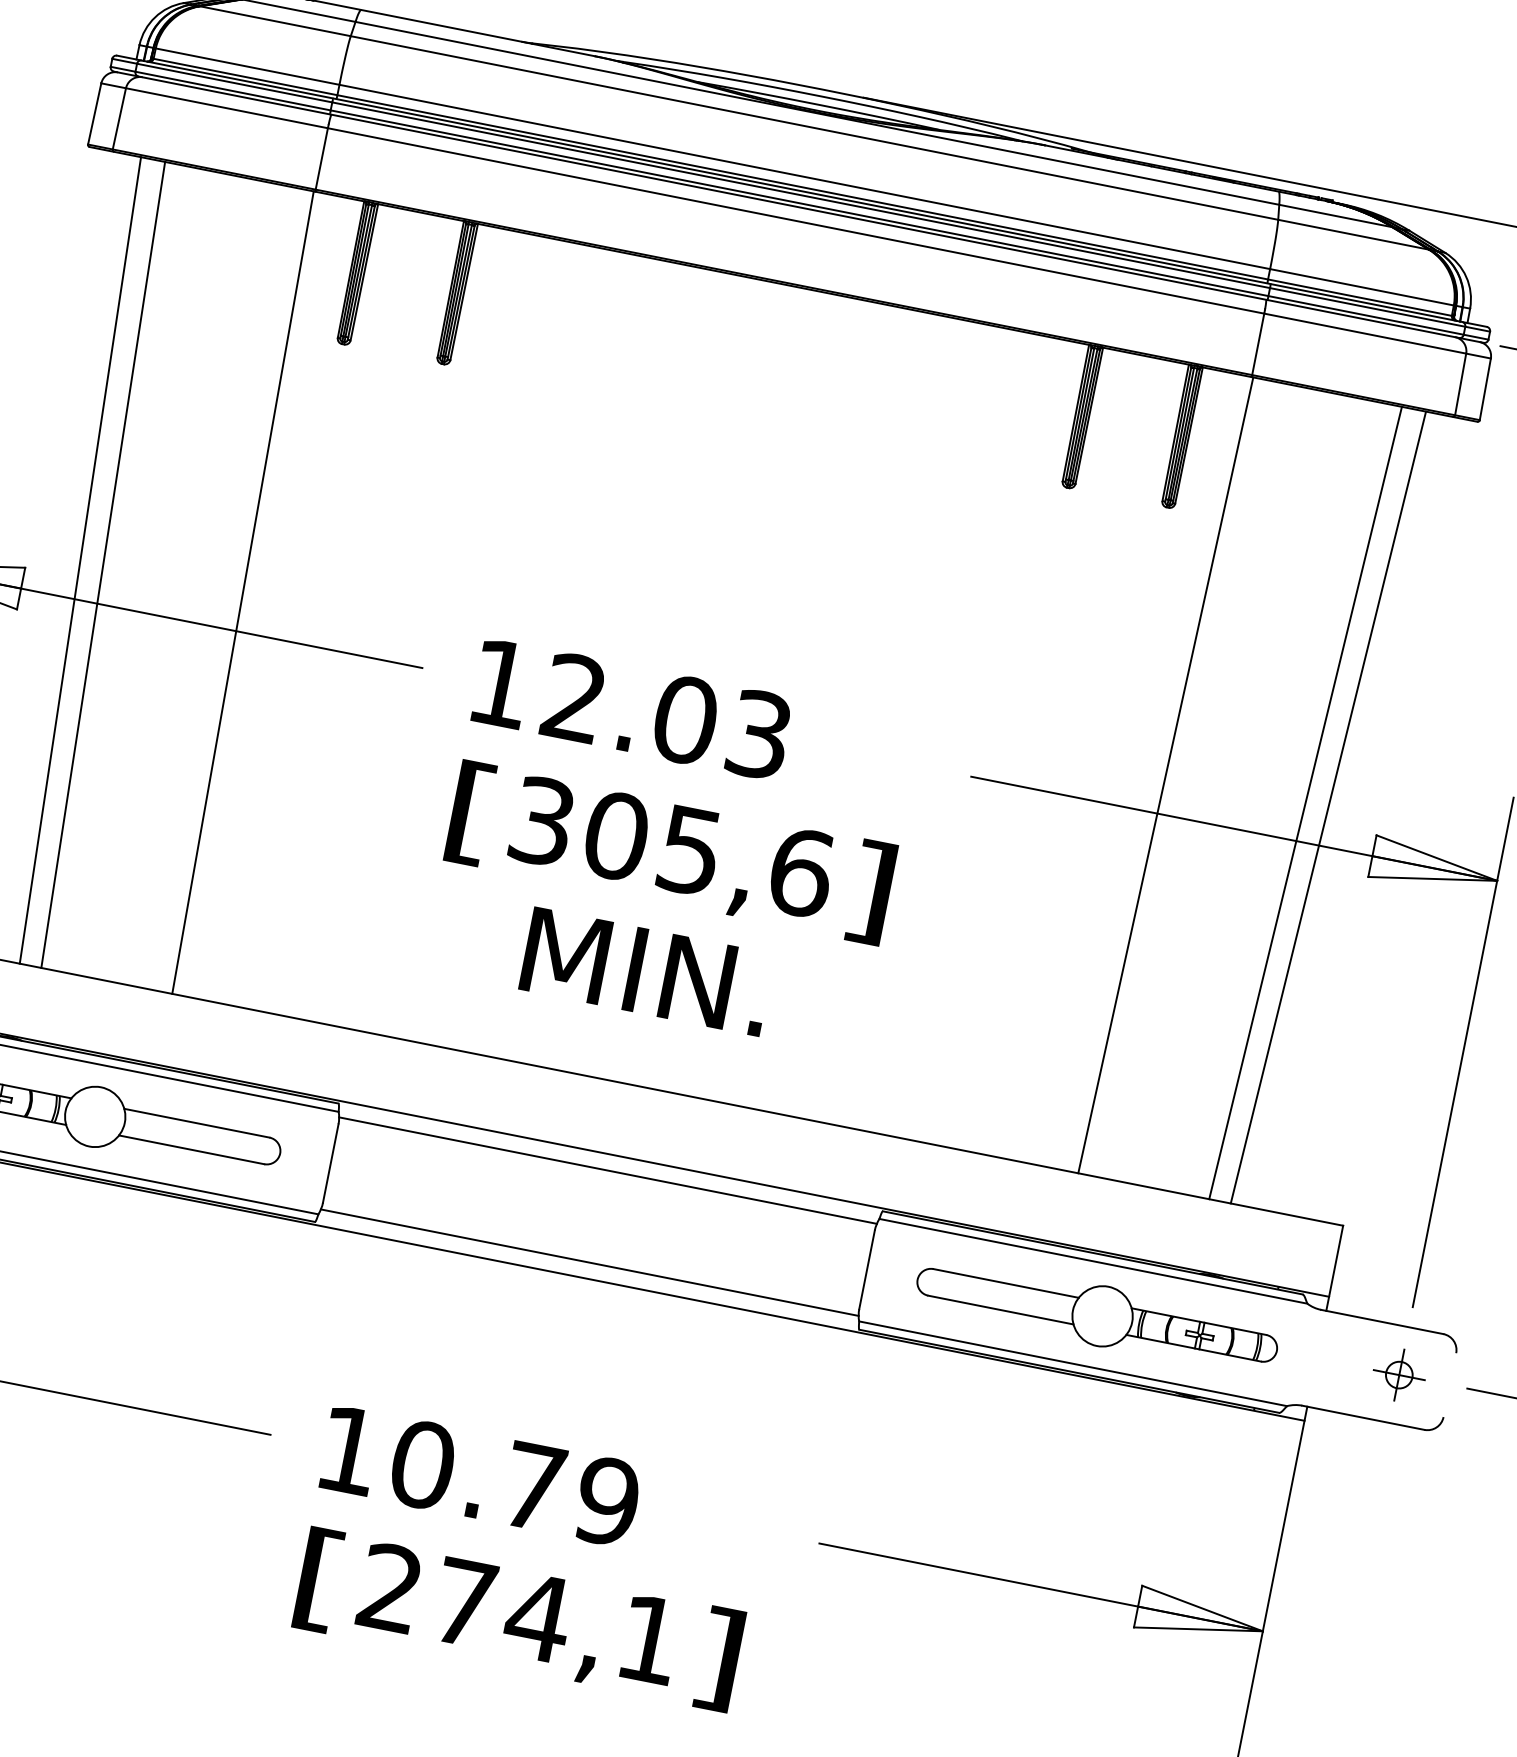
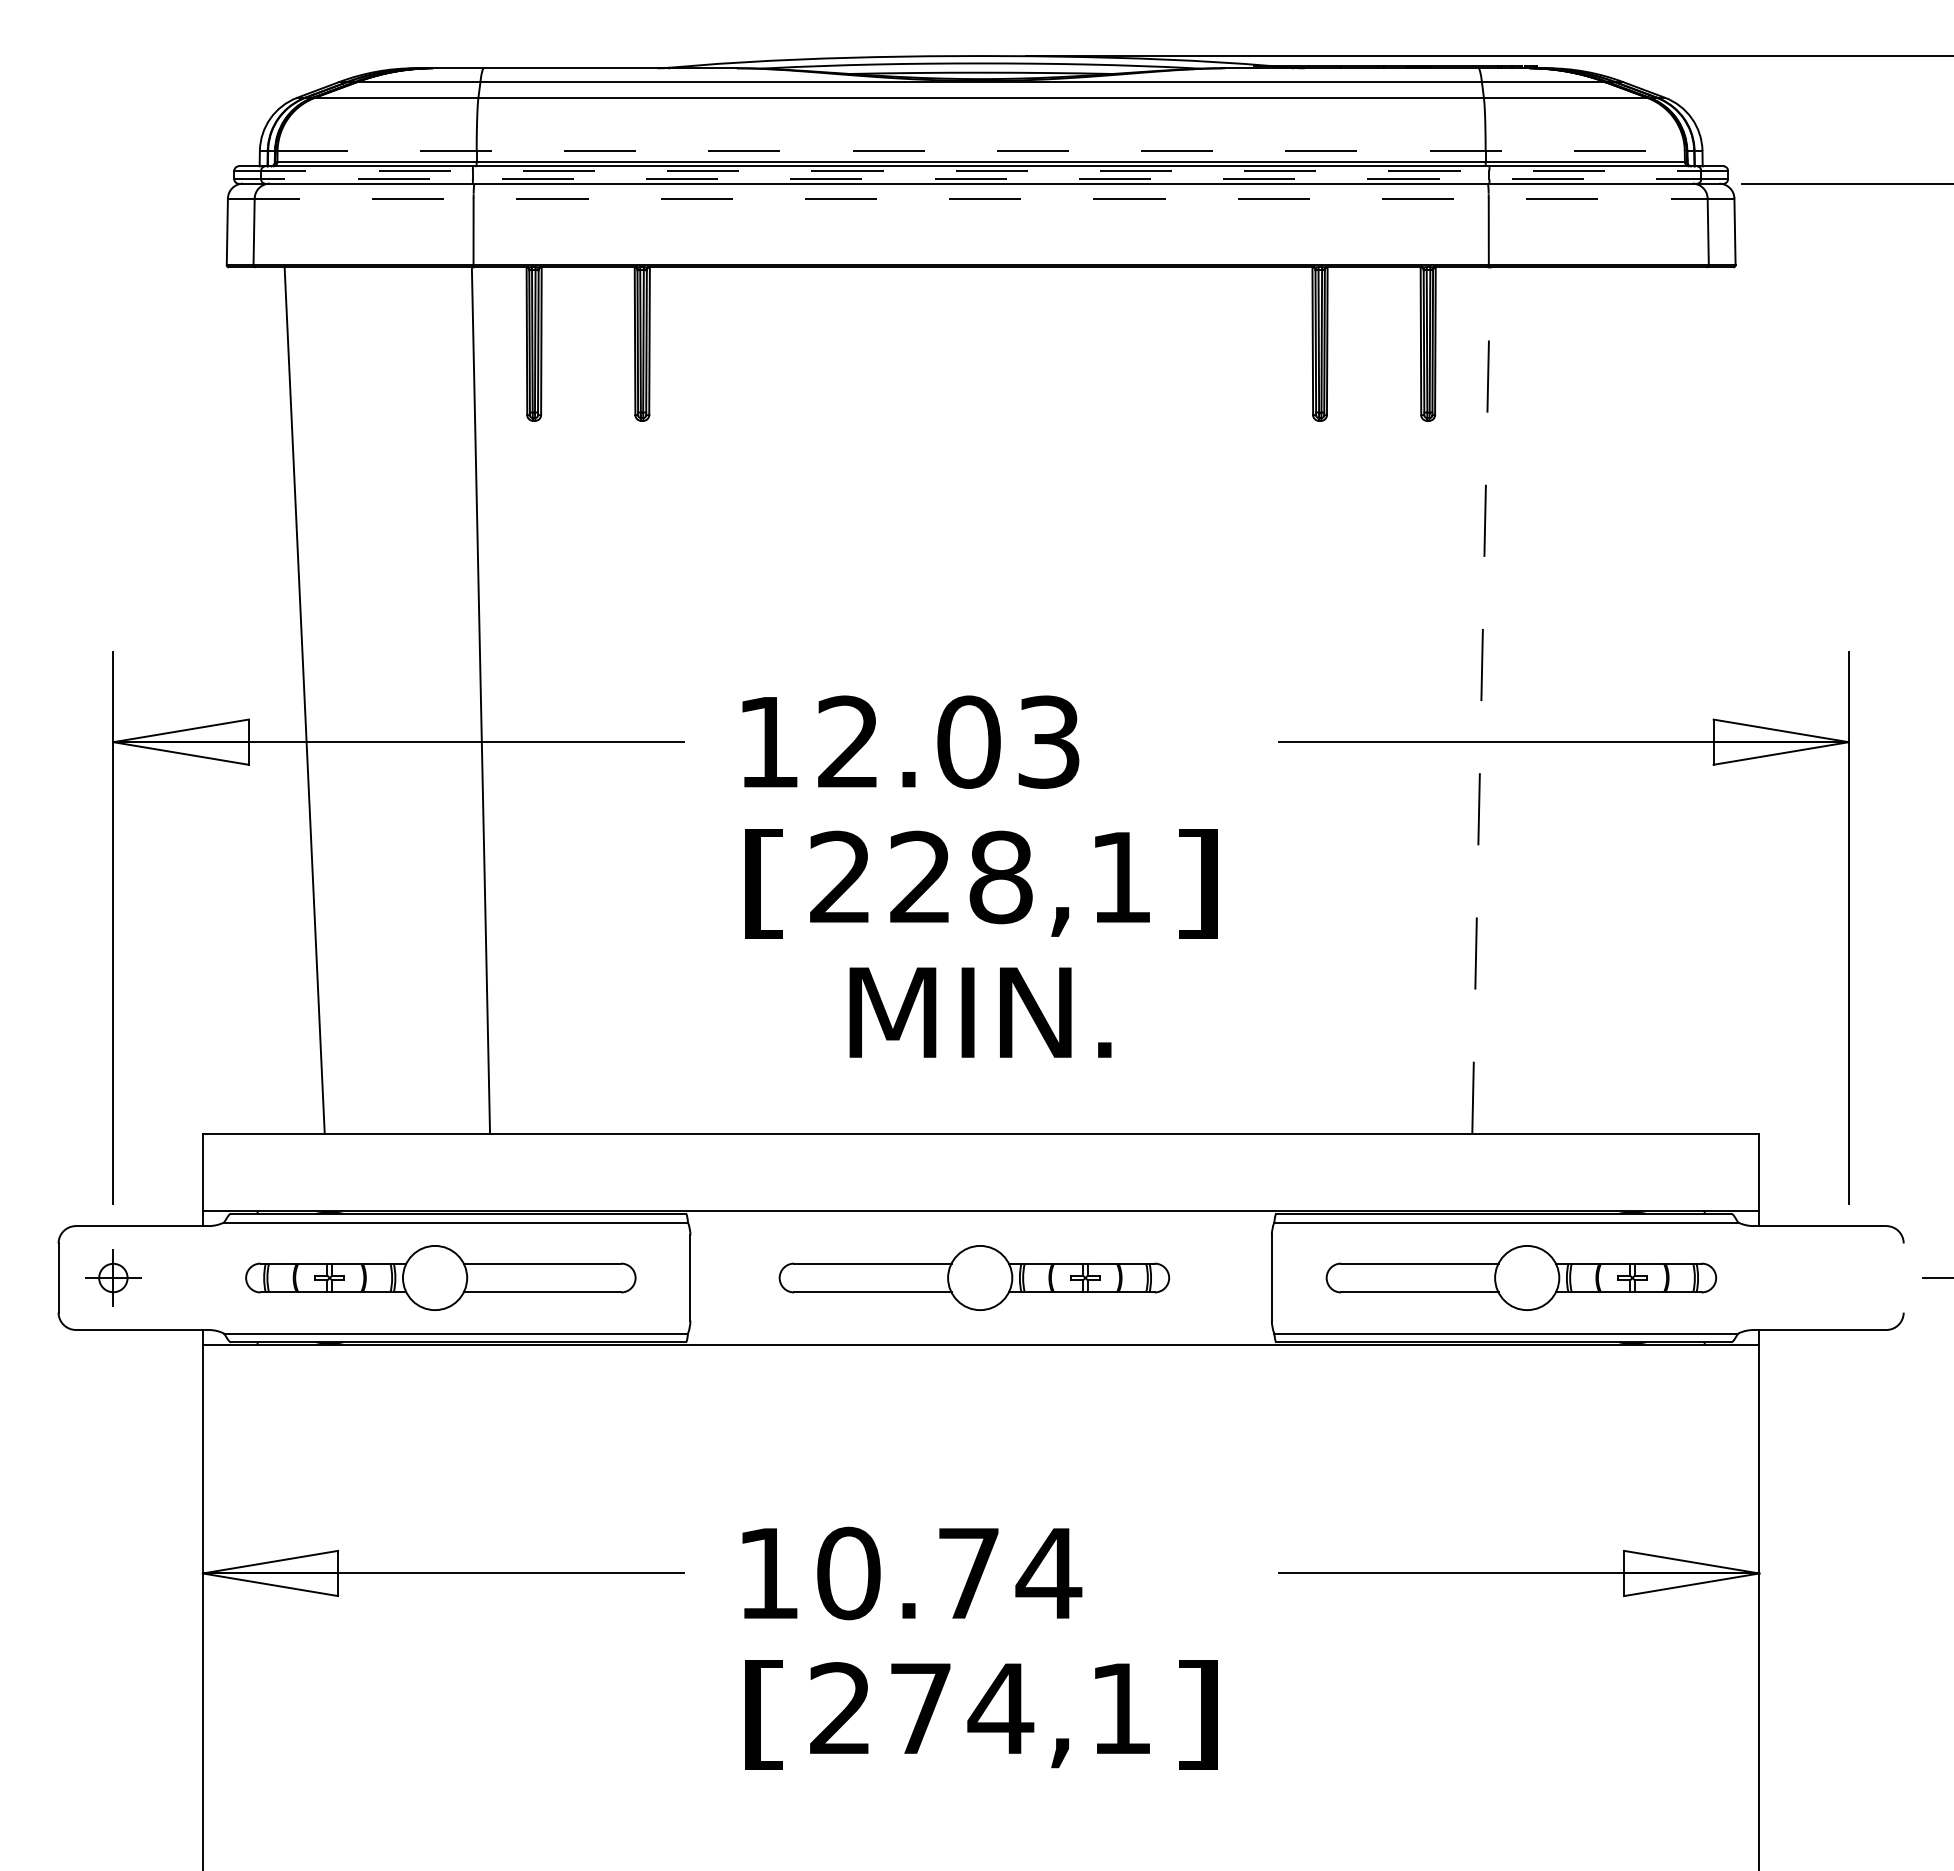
line: (805, 176) -> (981, 150), solid -> dashed
line: (801, 195) -> (981, 170), solid -> dashed
line: (799, 203) -> (981, 179), solid -> dashed
line: (796, 220) -> (981, 198), solid -> dashed
line: (103, 564) -> (329, 700), removed
line: (1165, 775) -> (1481, 700), solid -> dashed
line: (1305, 802) -> (1632, 700), removed
line: (1328, 807) -> (1657, 700), removed
text: (672, 847) -> (981, 877), 305,6 -> 228,1
line: (607, 1170) -> (980, 1228), removed
part: (592, 1214) -> (974, 1277), added
line: (589, 1262) -> (980, 1327), removed
part: (1399, 1374) -> (1848, 1277), removed
text: (607, 1501) -> (1048, 1573), 10.79 -> 10.74

